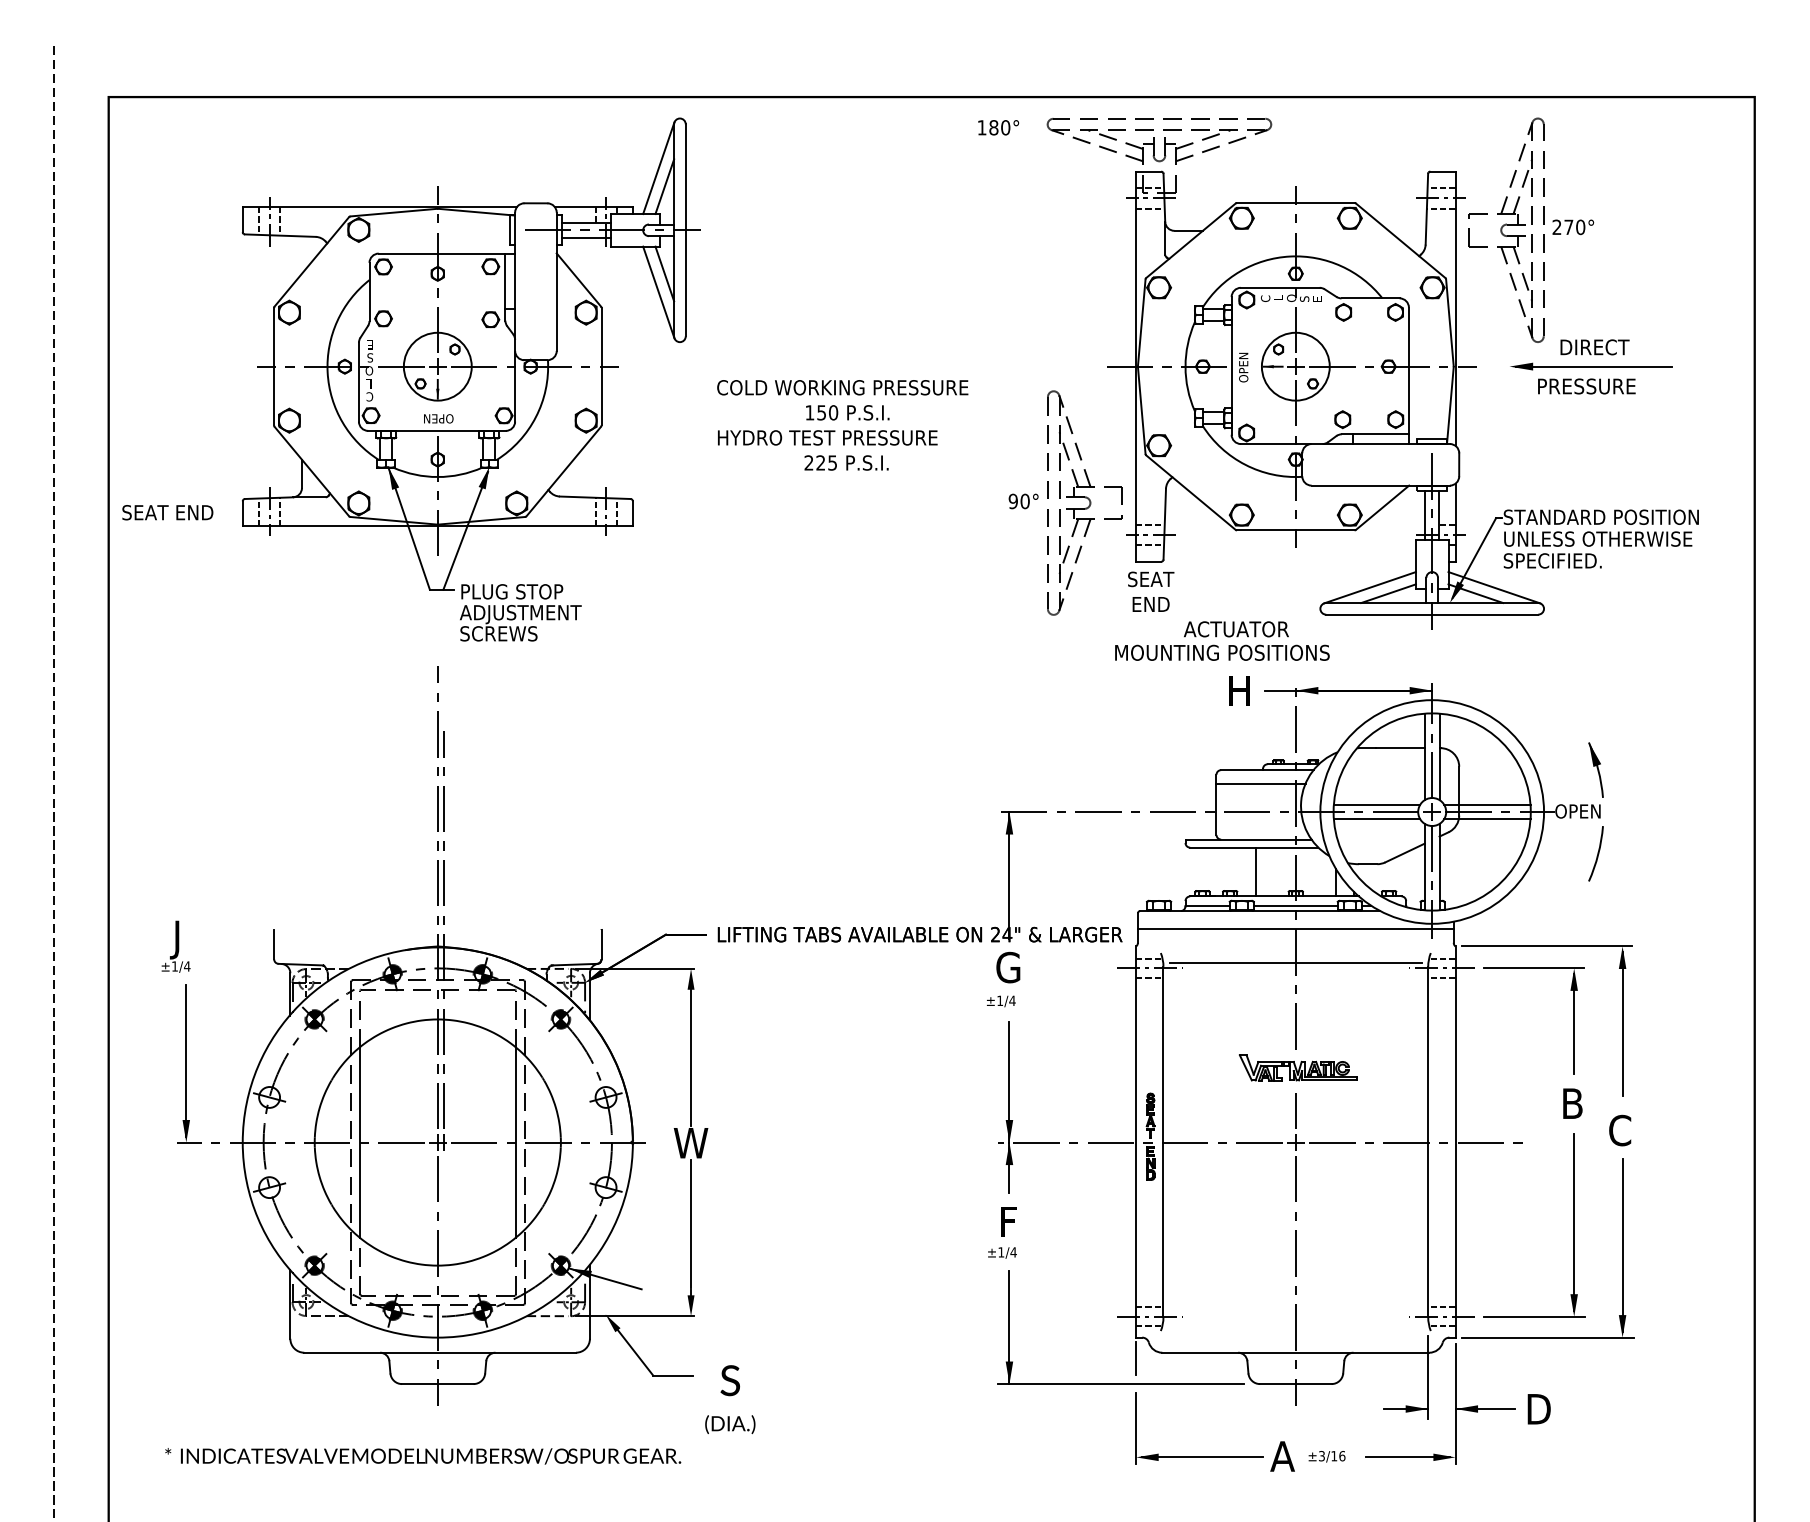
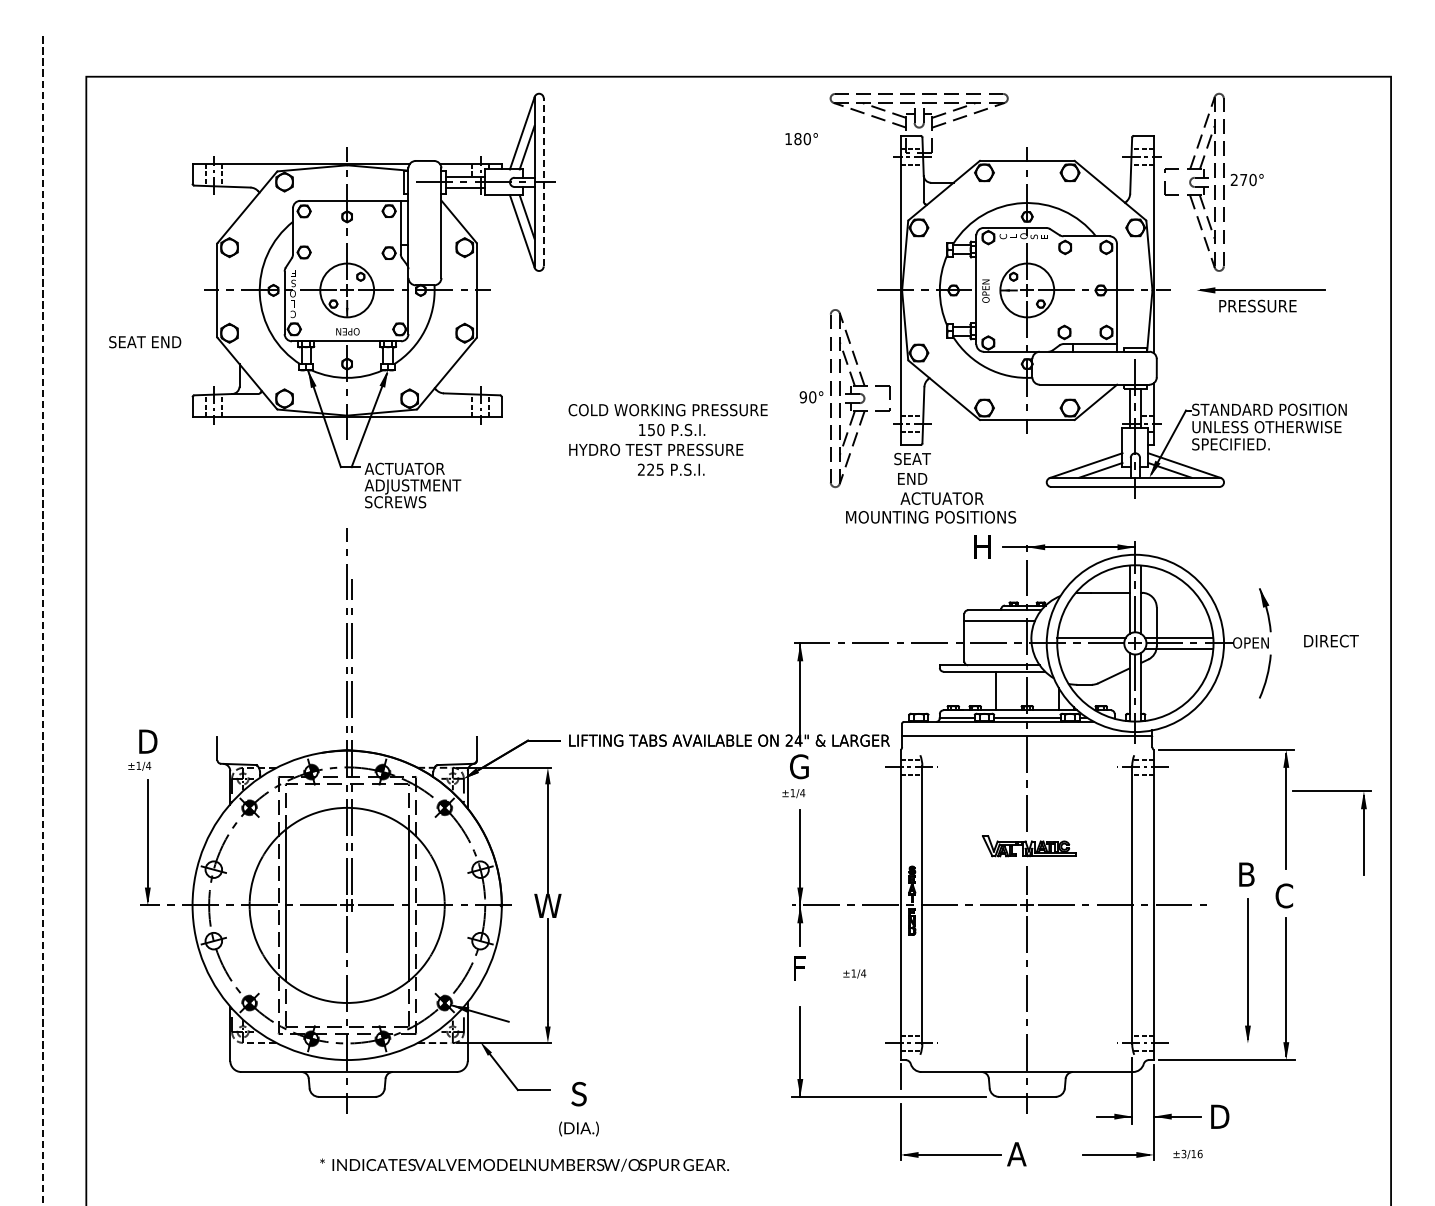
text: (998, 128) -> (801, 139), moved
line: (685, 229) -> (543, 181), solid -> dashed
text: (1595, 346) -> (1331, 640), moved
text: (841, 424) -> (667, 439), moved
text: (168, 513) -> (145, 342), moved
text: (511, 591) -> (405, 468), PLUG STOP -> ACTUATOR
text: (1222, 640) -> (931, 507), moved
line: (1376, 819) -> (1091, 649), removed
text: (183, 939) -> (145, 744), J -> D
line: (1296, 963) -> (1027, 763), removed
part: (1573, 1020) -> (1363, 832), moved
text: (1002, 1252) -> (854, 973), moved
line: (1534, 1316) -> (1216, 1043), removed
text: (423, 1455) -> (524, 1164), moved
text: (1326, 1455) -> (1187, 1153), moved

